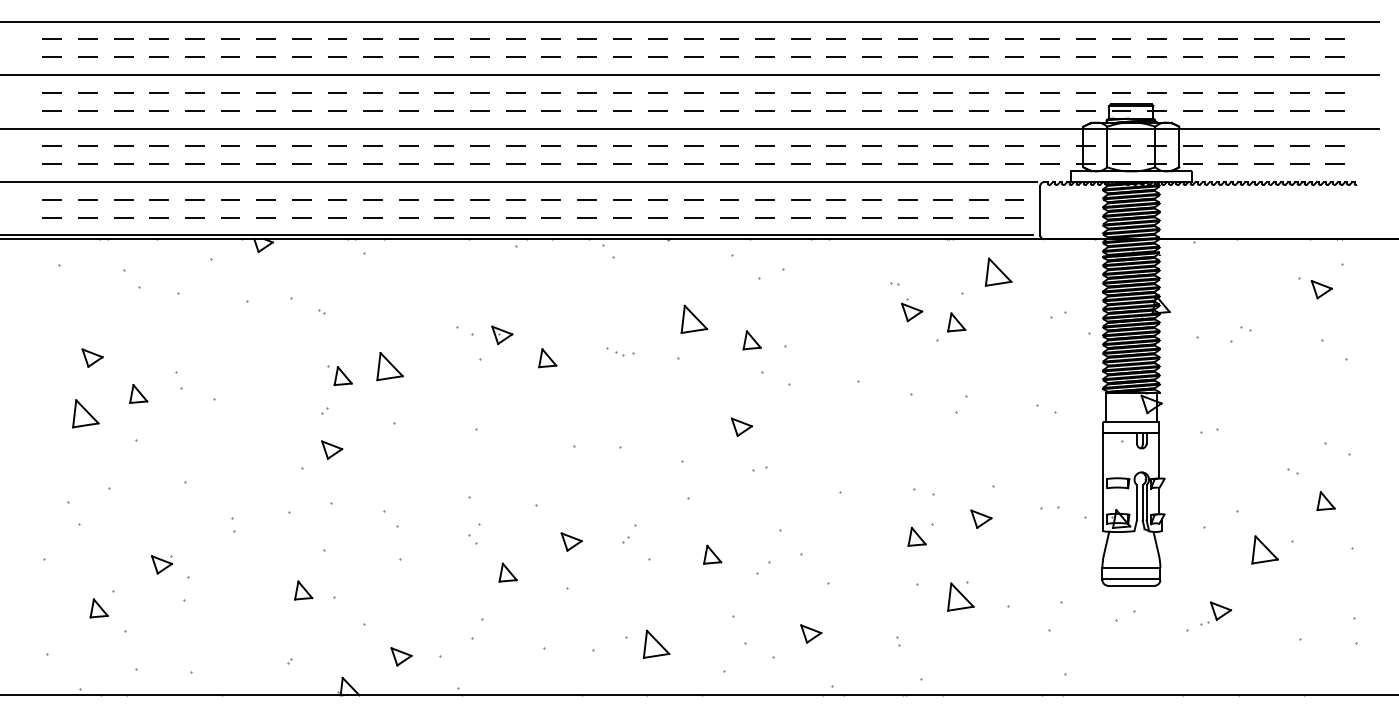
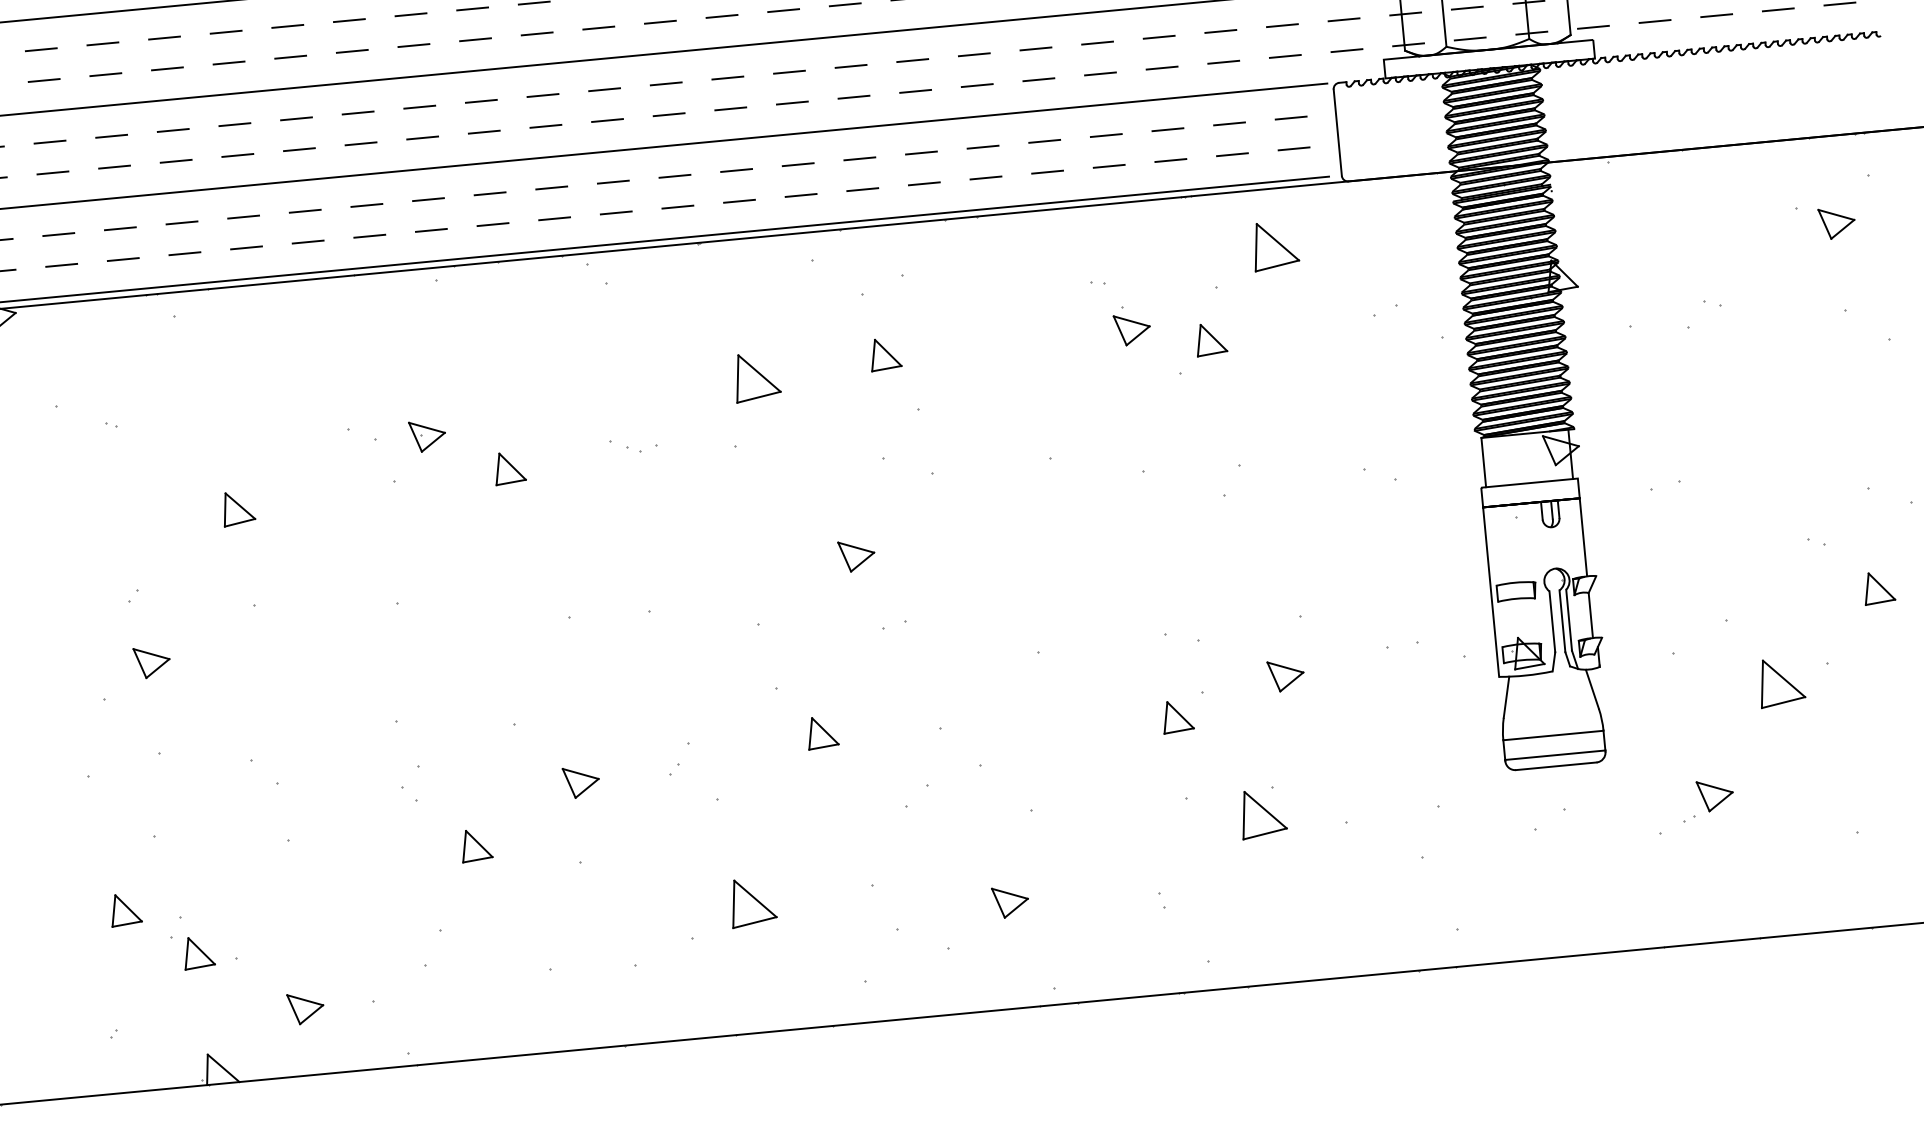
part: (751, 340) -> (884, 354), moved
part: (389, 366) -> (237, 508), size x0.7
part: (339, 375) -> (192, 952), moved
part: (712, 554) -> (822, 732), moved
part: (656, 643) -> (752, 901), moved

